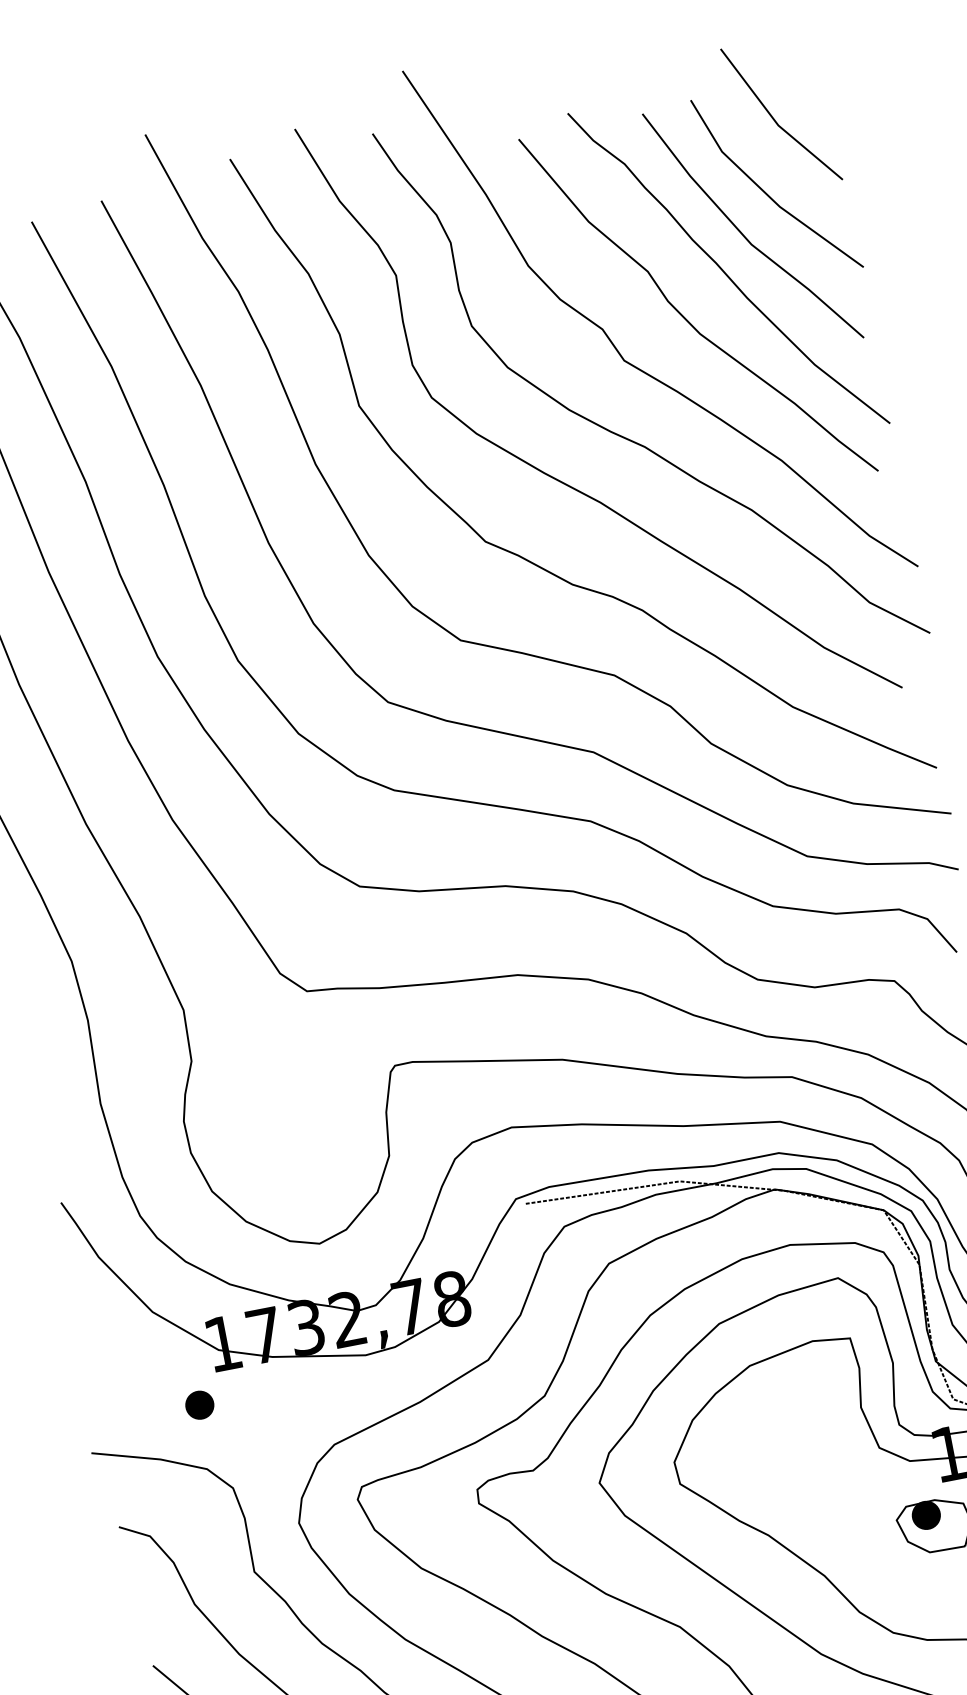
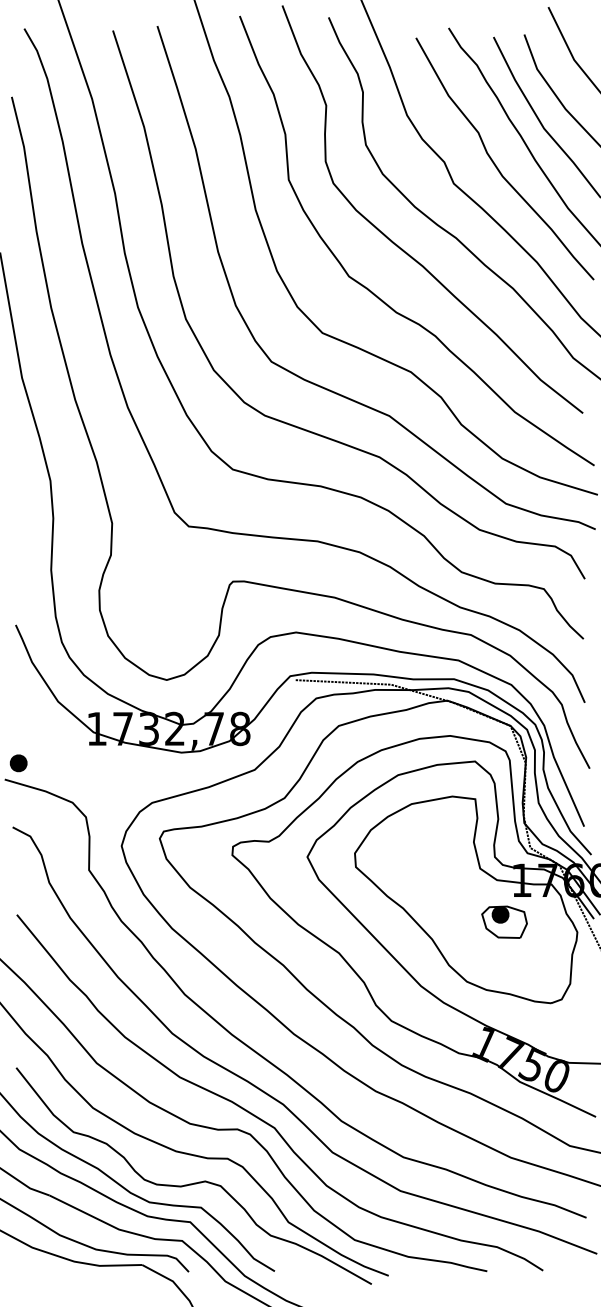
part: (199, 1405) -> (18, 763), moved

